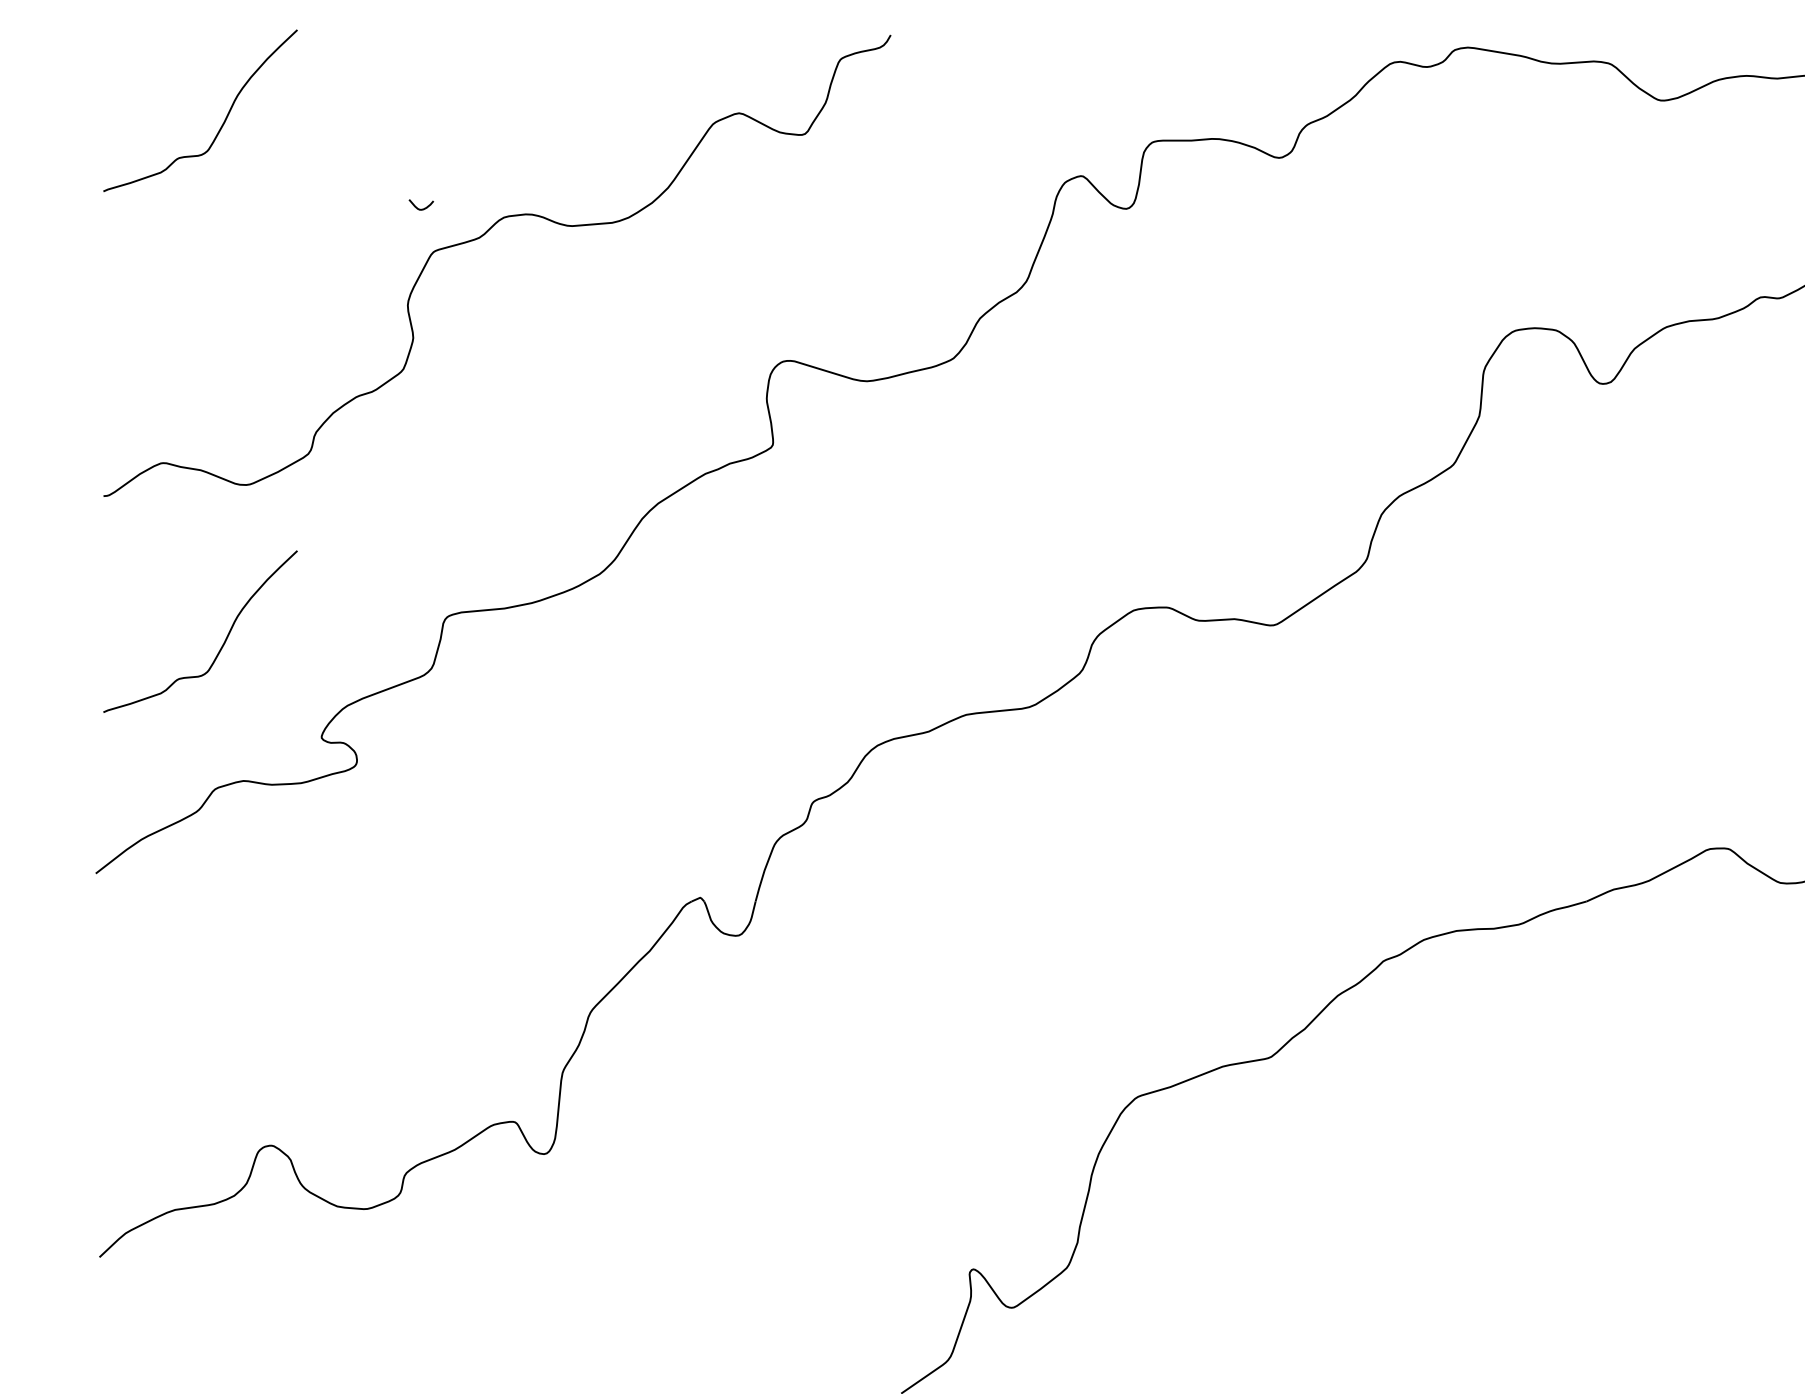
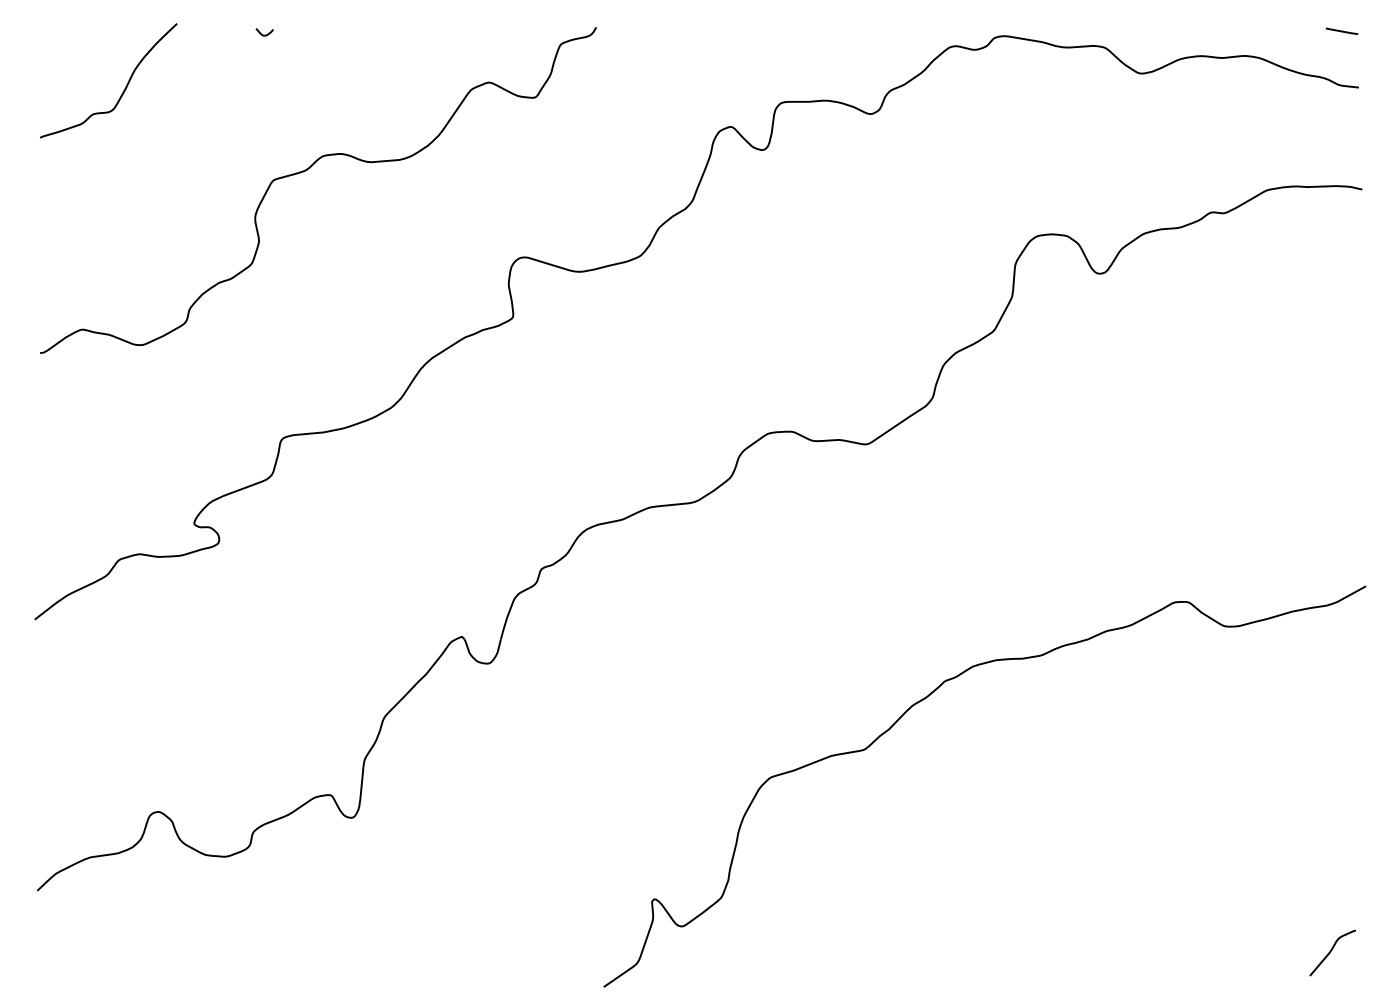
curve: (421, 208) -> (264, 34), moved
curve: (222, 642) -> (124, 456), removed

